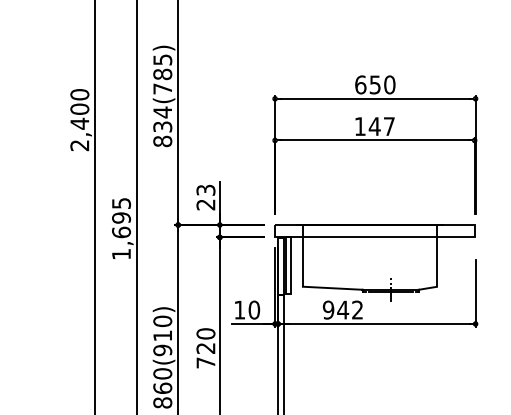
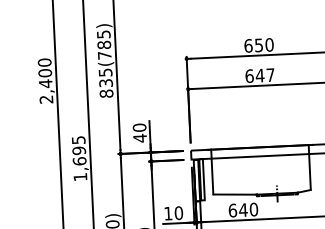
text: (162, 112) -> (105, 72), 834(785) -> 835(785)
text: (360, 126) -> (249, 76), 147 -> 647
text: (205, 197) -> (139, 133), 23 -> 40
text: (342, 309) -> (242, 209), 942 -> 640

